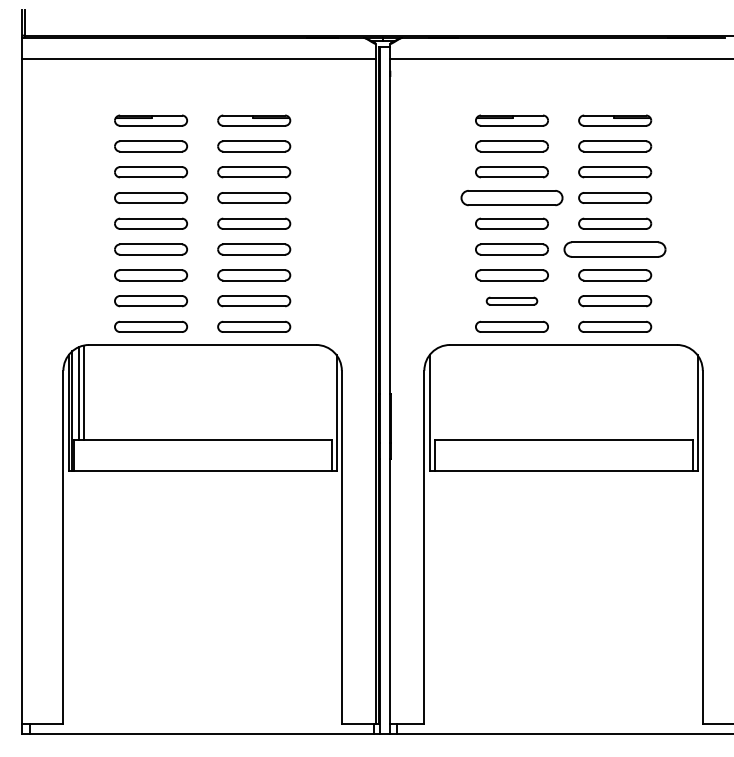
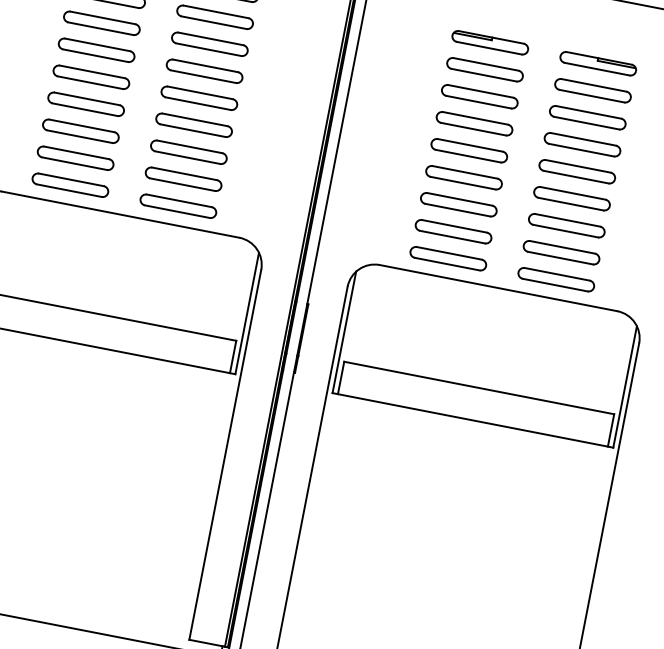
part: (511, 197) -> (474, 123), size x0.71
part: (615, 249) -> (572, 198), size x0.71
part: (511, 301) -> (452, 232), size x1.43

